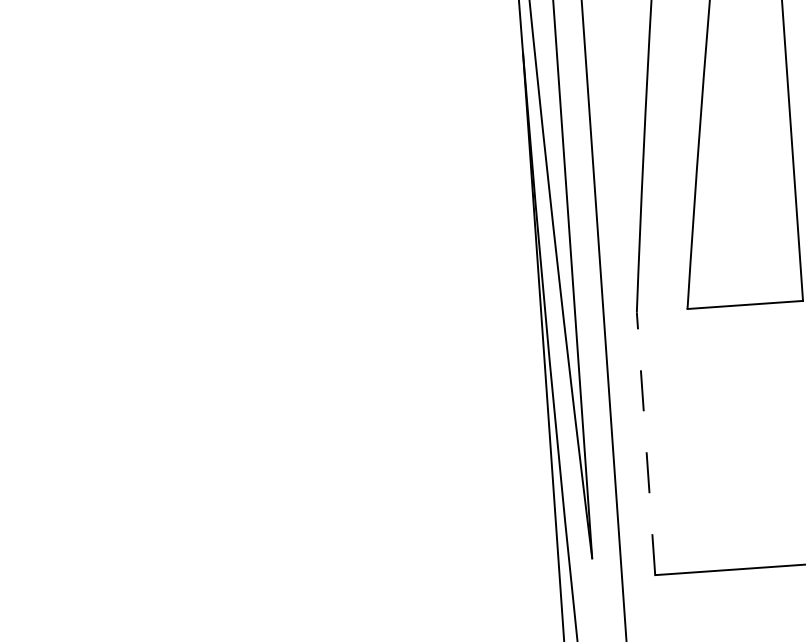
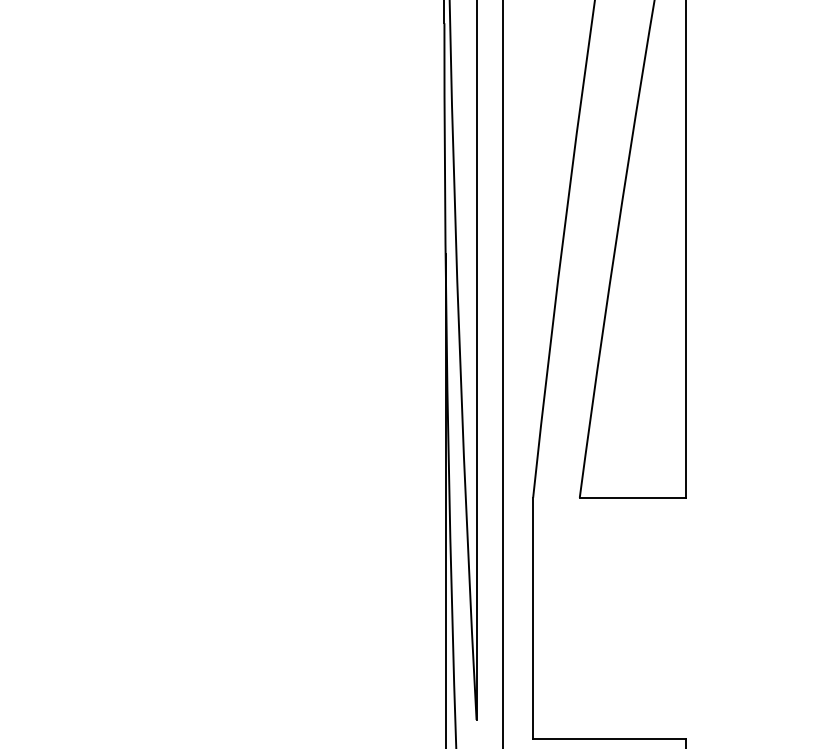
line: (646, 443) -> (533, 618), dashed -> solid

